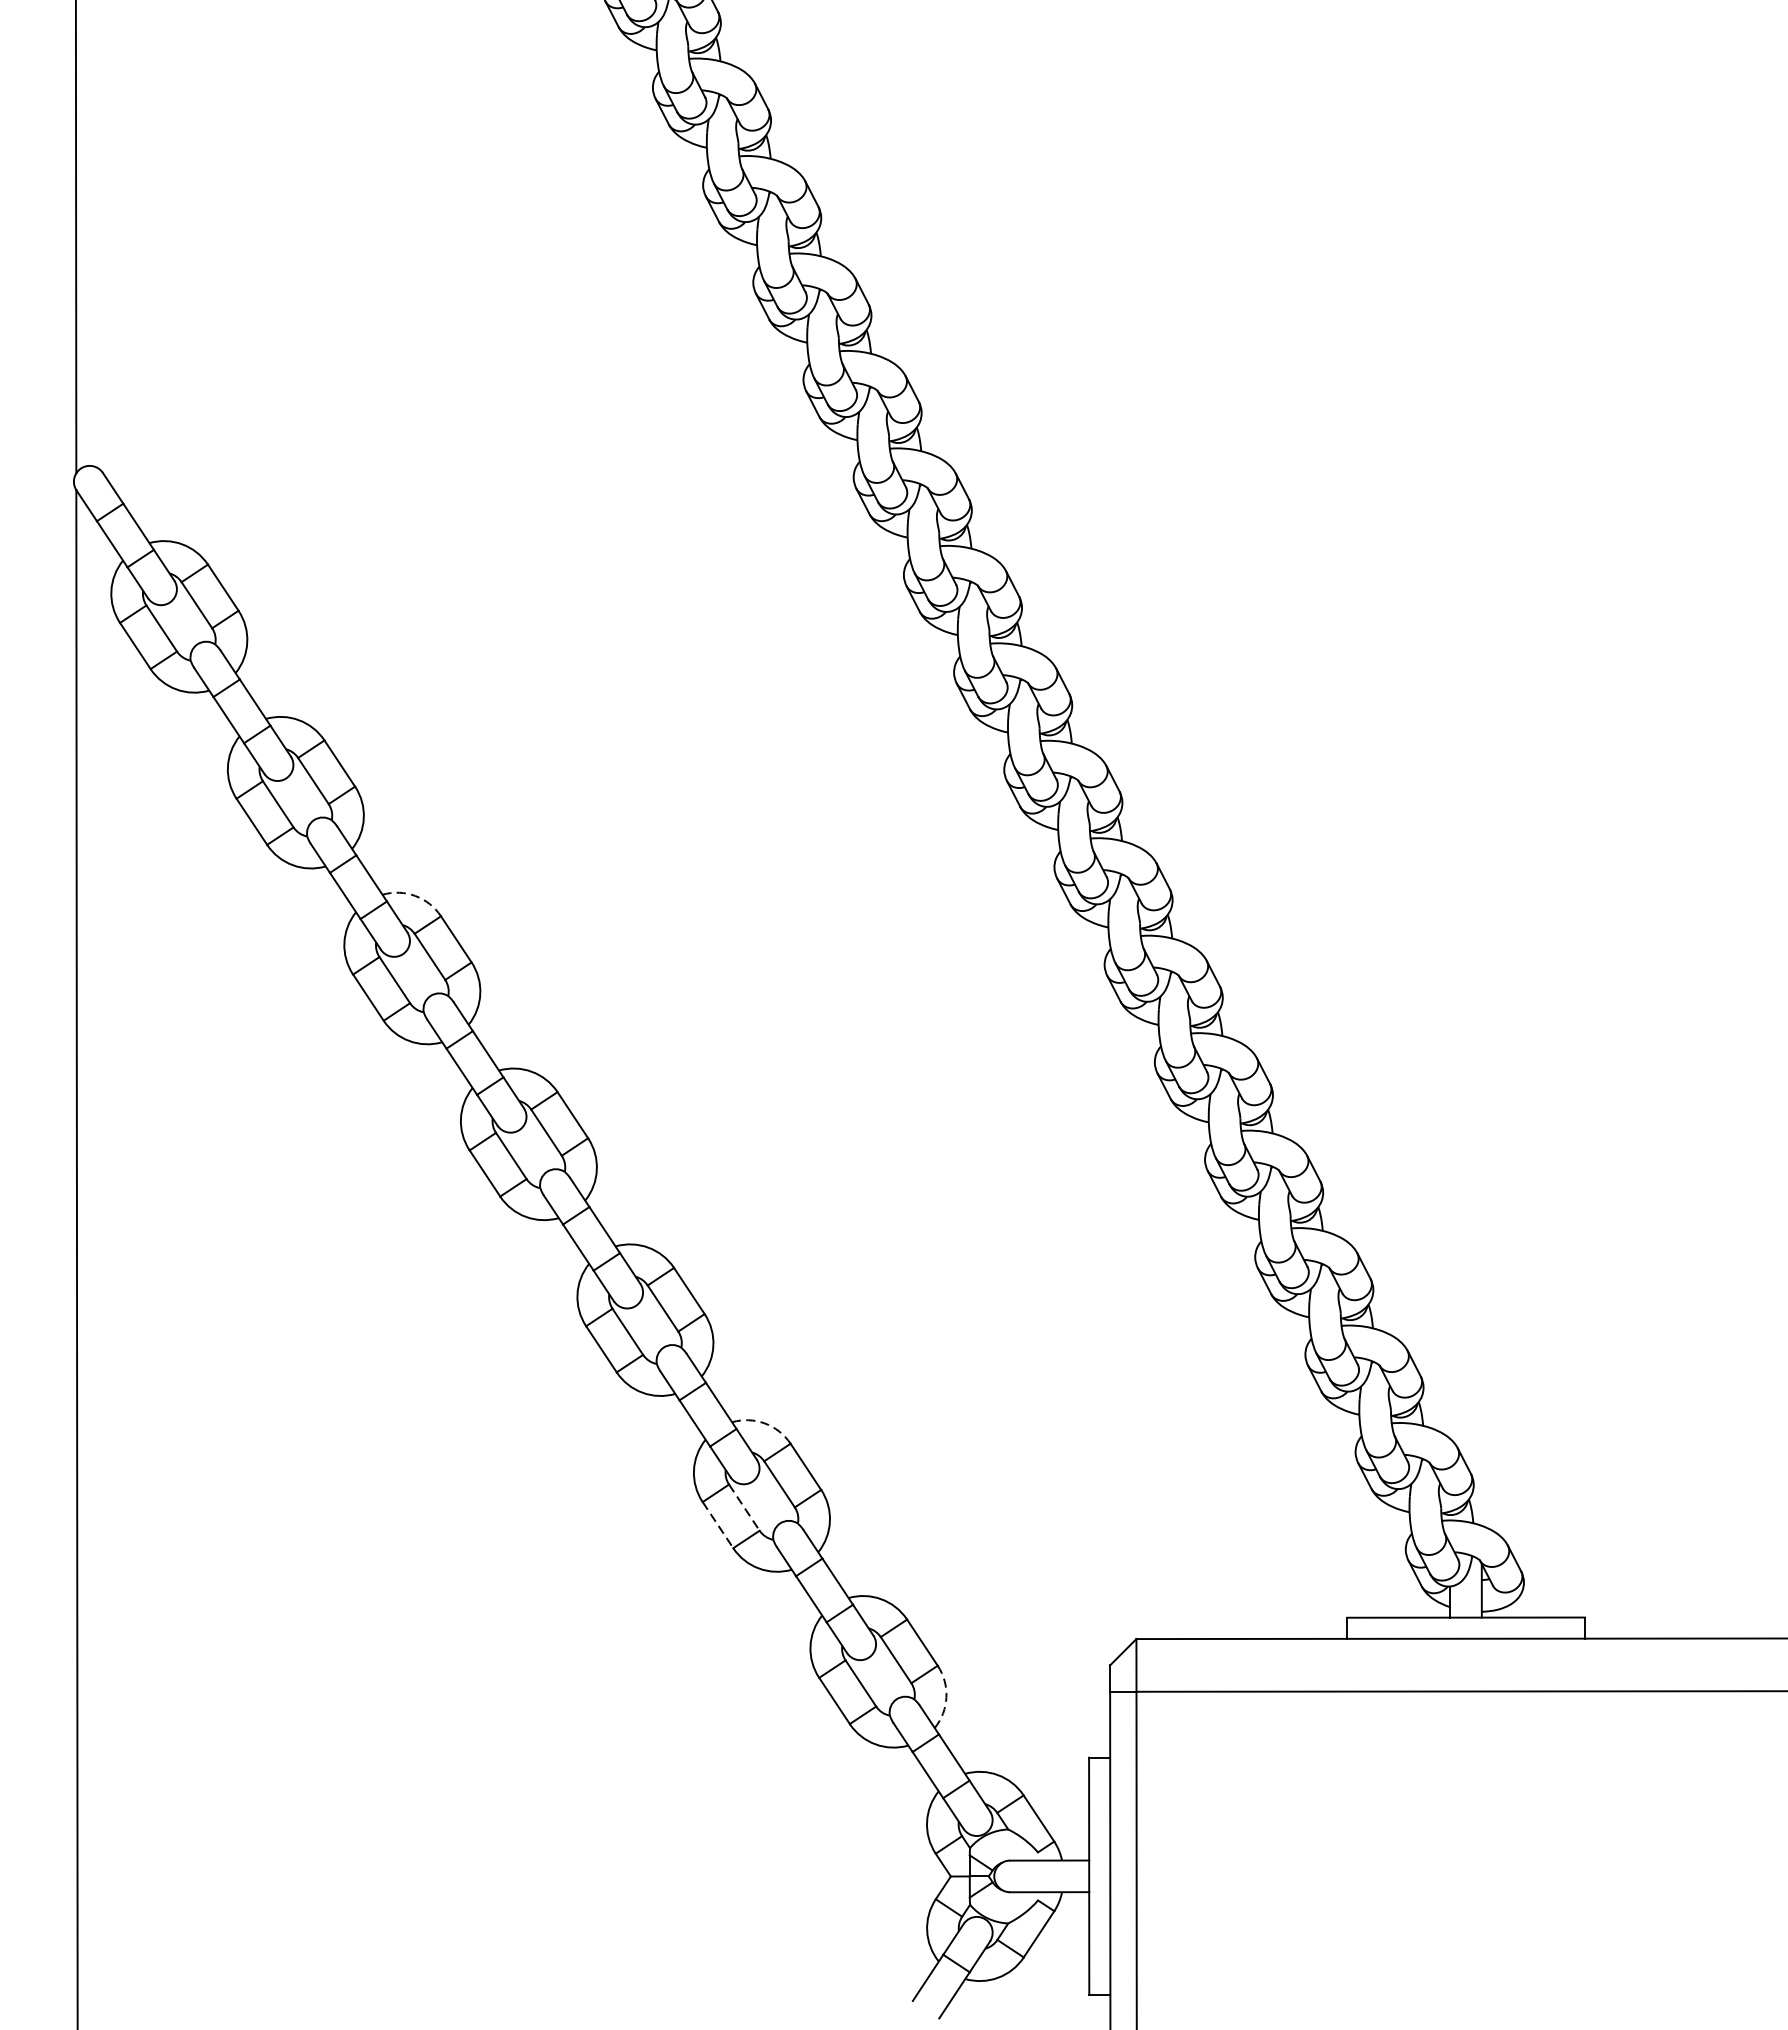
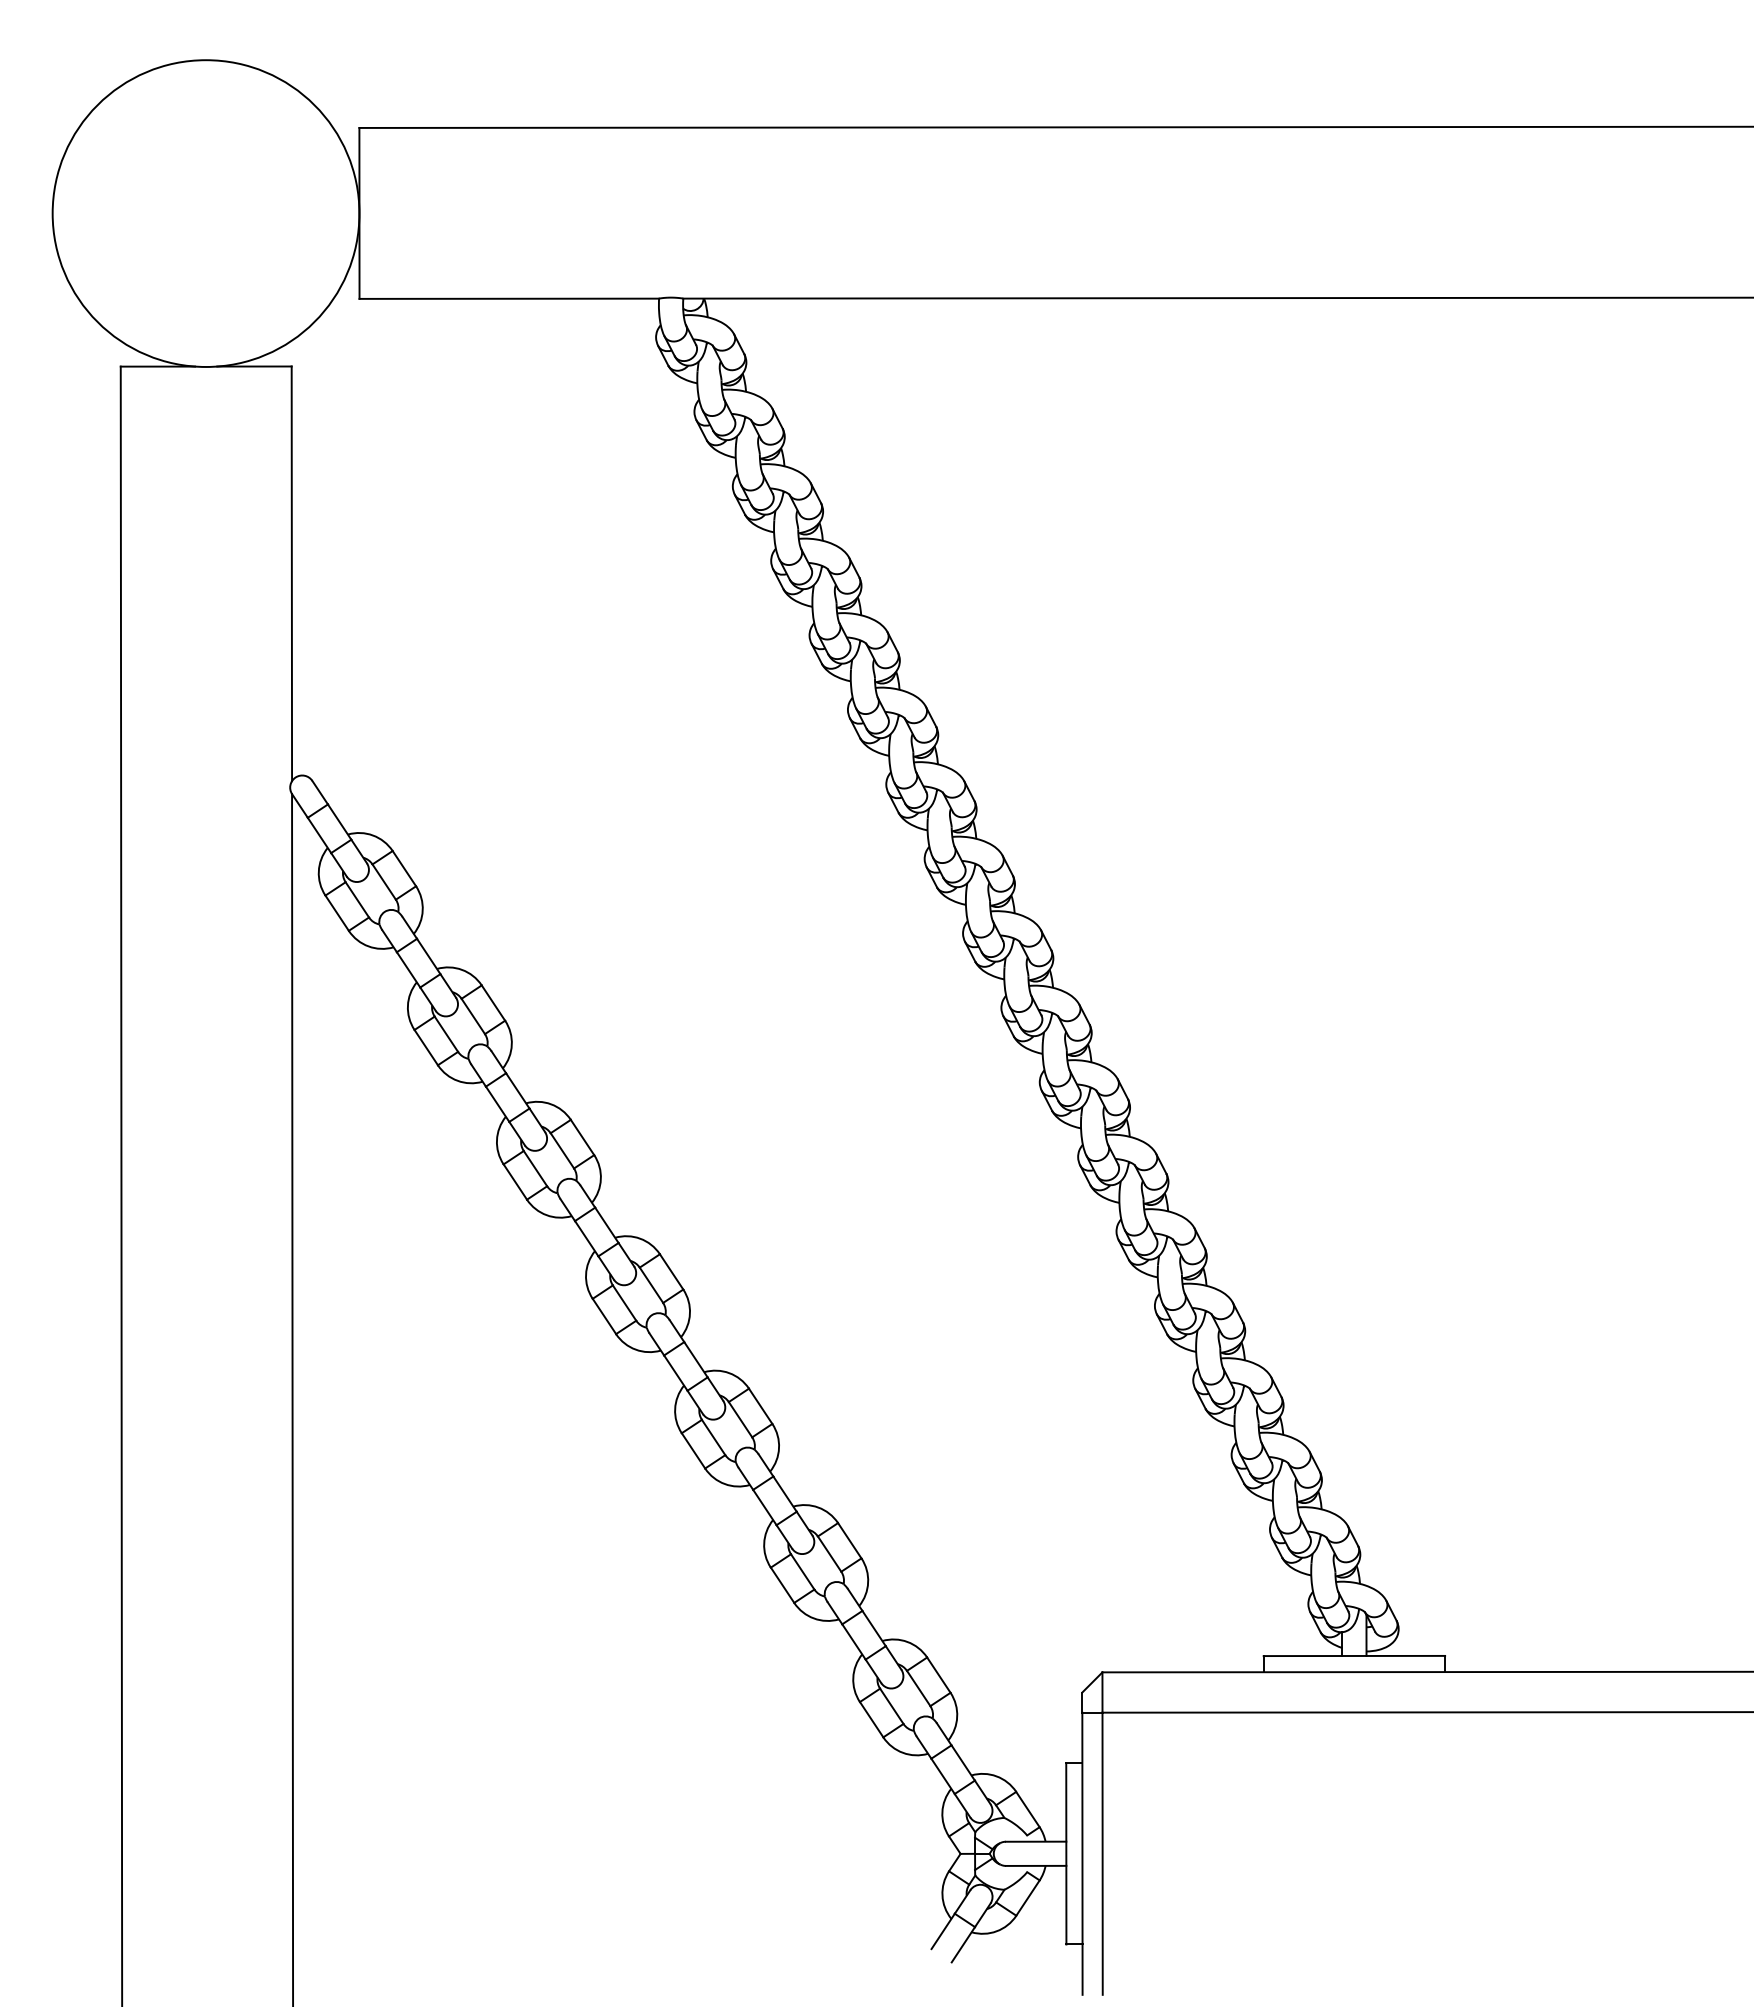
arc: (415, 896) -> (551, 1104), dashed -> solid
arc: (764, 1423) -> (818, 1507), dashed -> solid
line: (745, 1508) -> (803, 1572), dashed -> solid
line: (717, 1525) -> (782, 1585), dashed -> solid
arc: (946, 1696) -> (957, 1716), dashed -> solid

